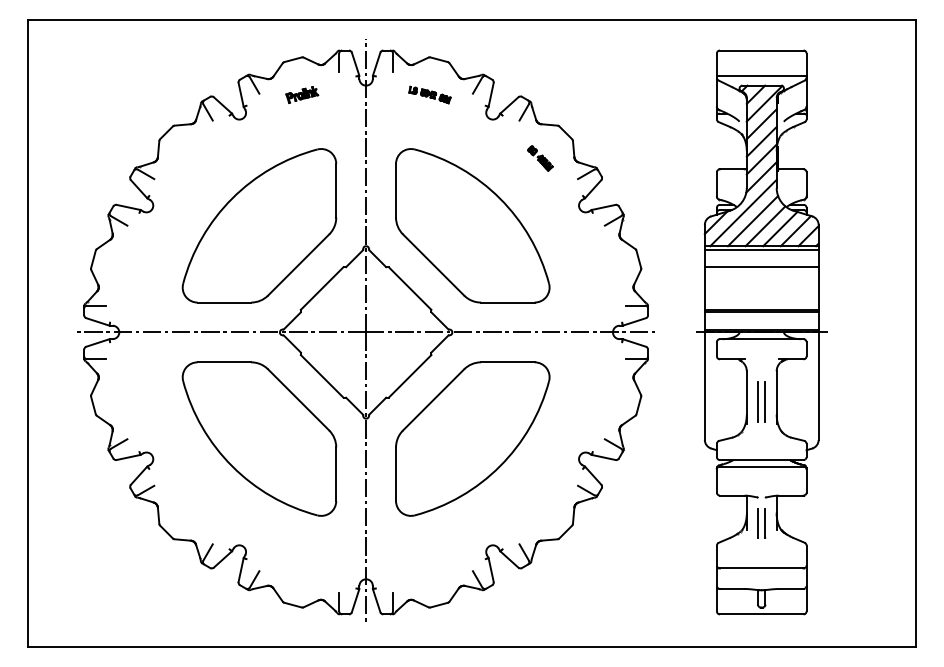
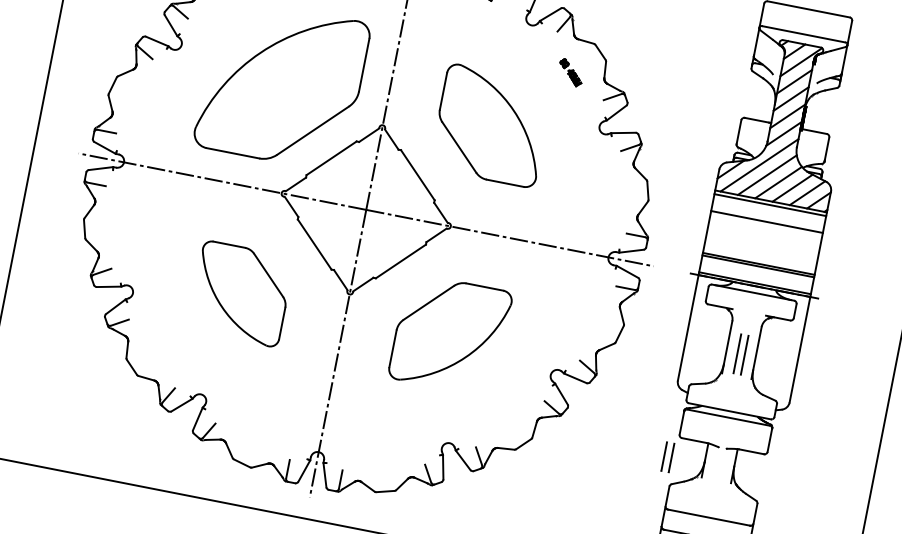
part: (472, 225) -> (491, 125), size x0.7
part: (259, 438) -> (241, 293), size x0.6
part: (472, 438) -> (450, 334), size x0.7
part: (761, 523) -> (667, 457), moved

